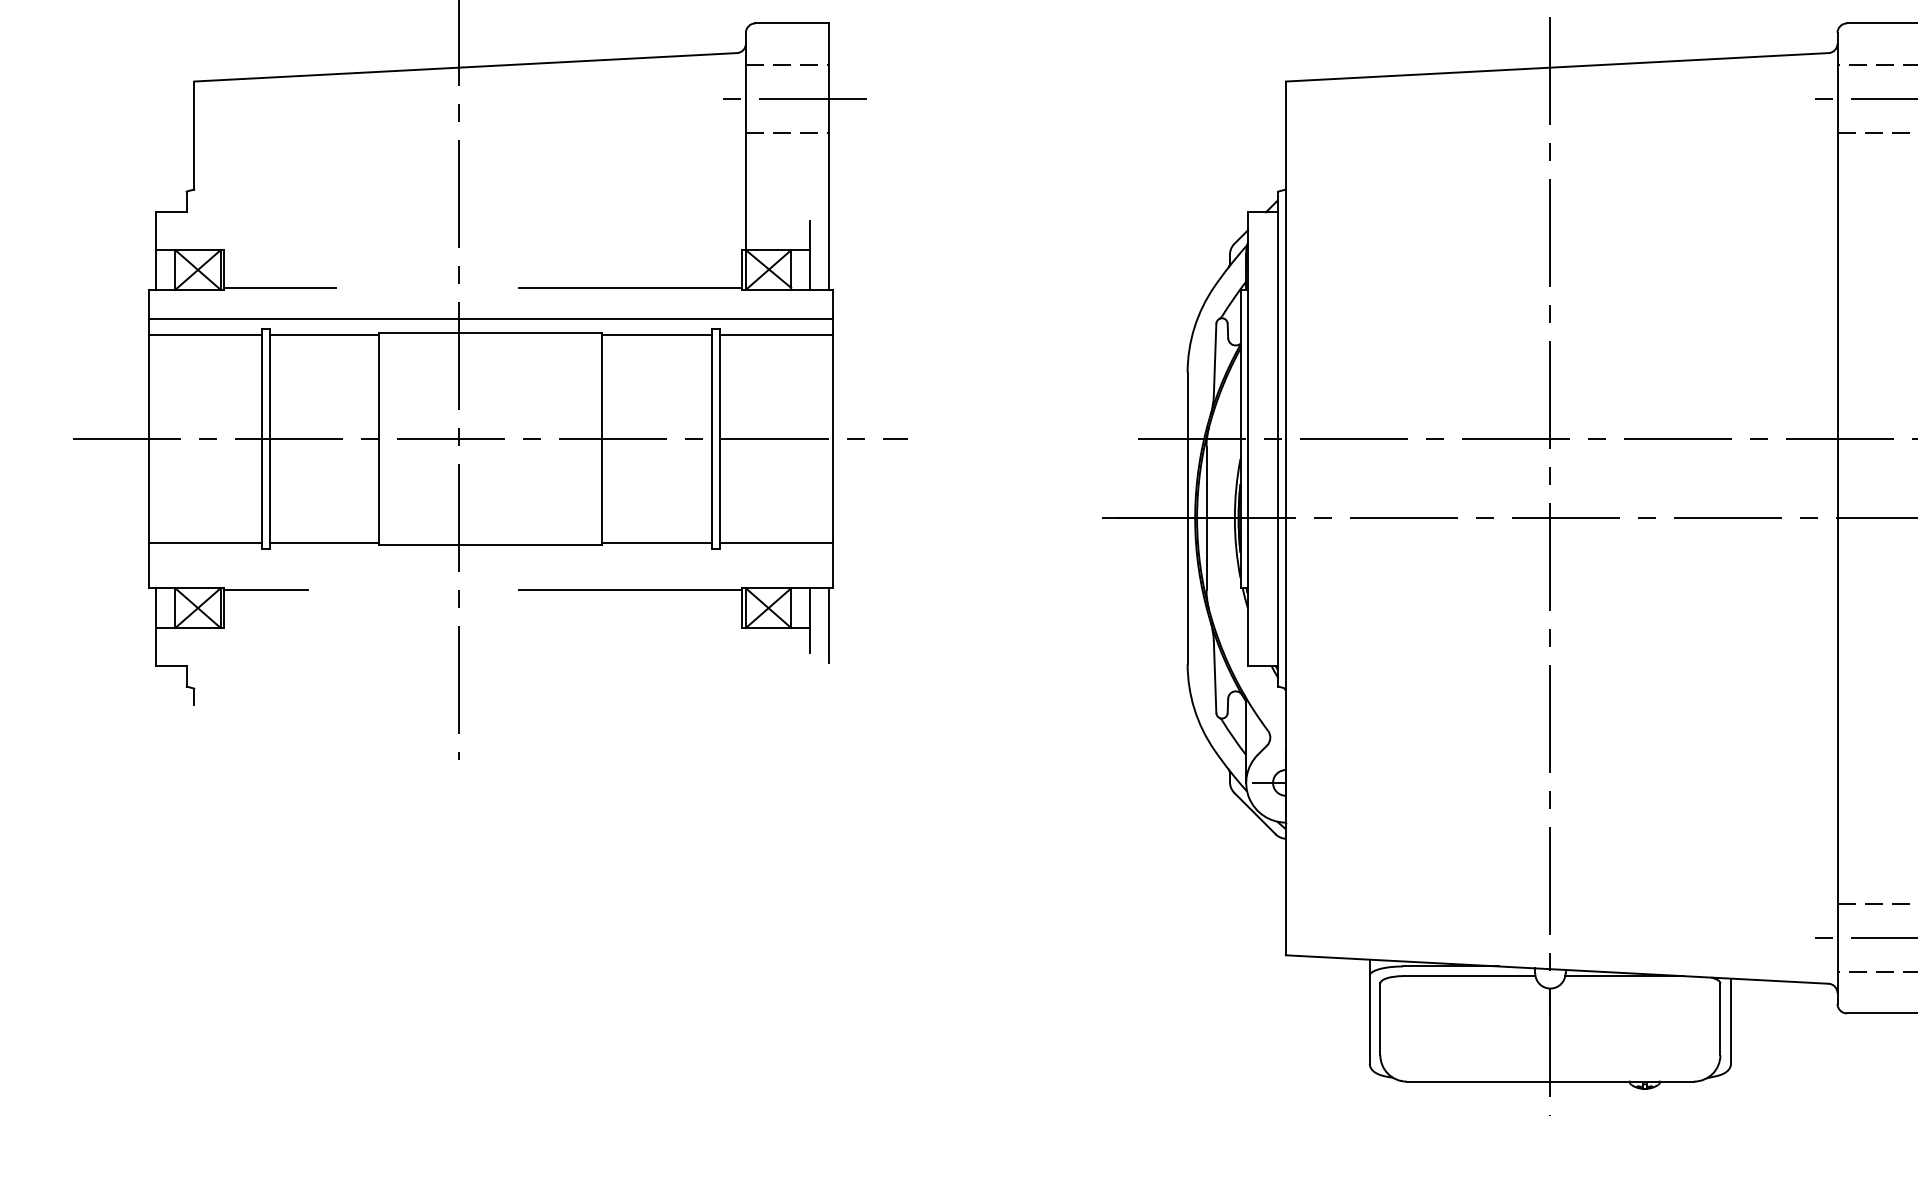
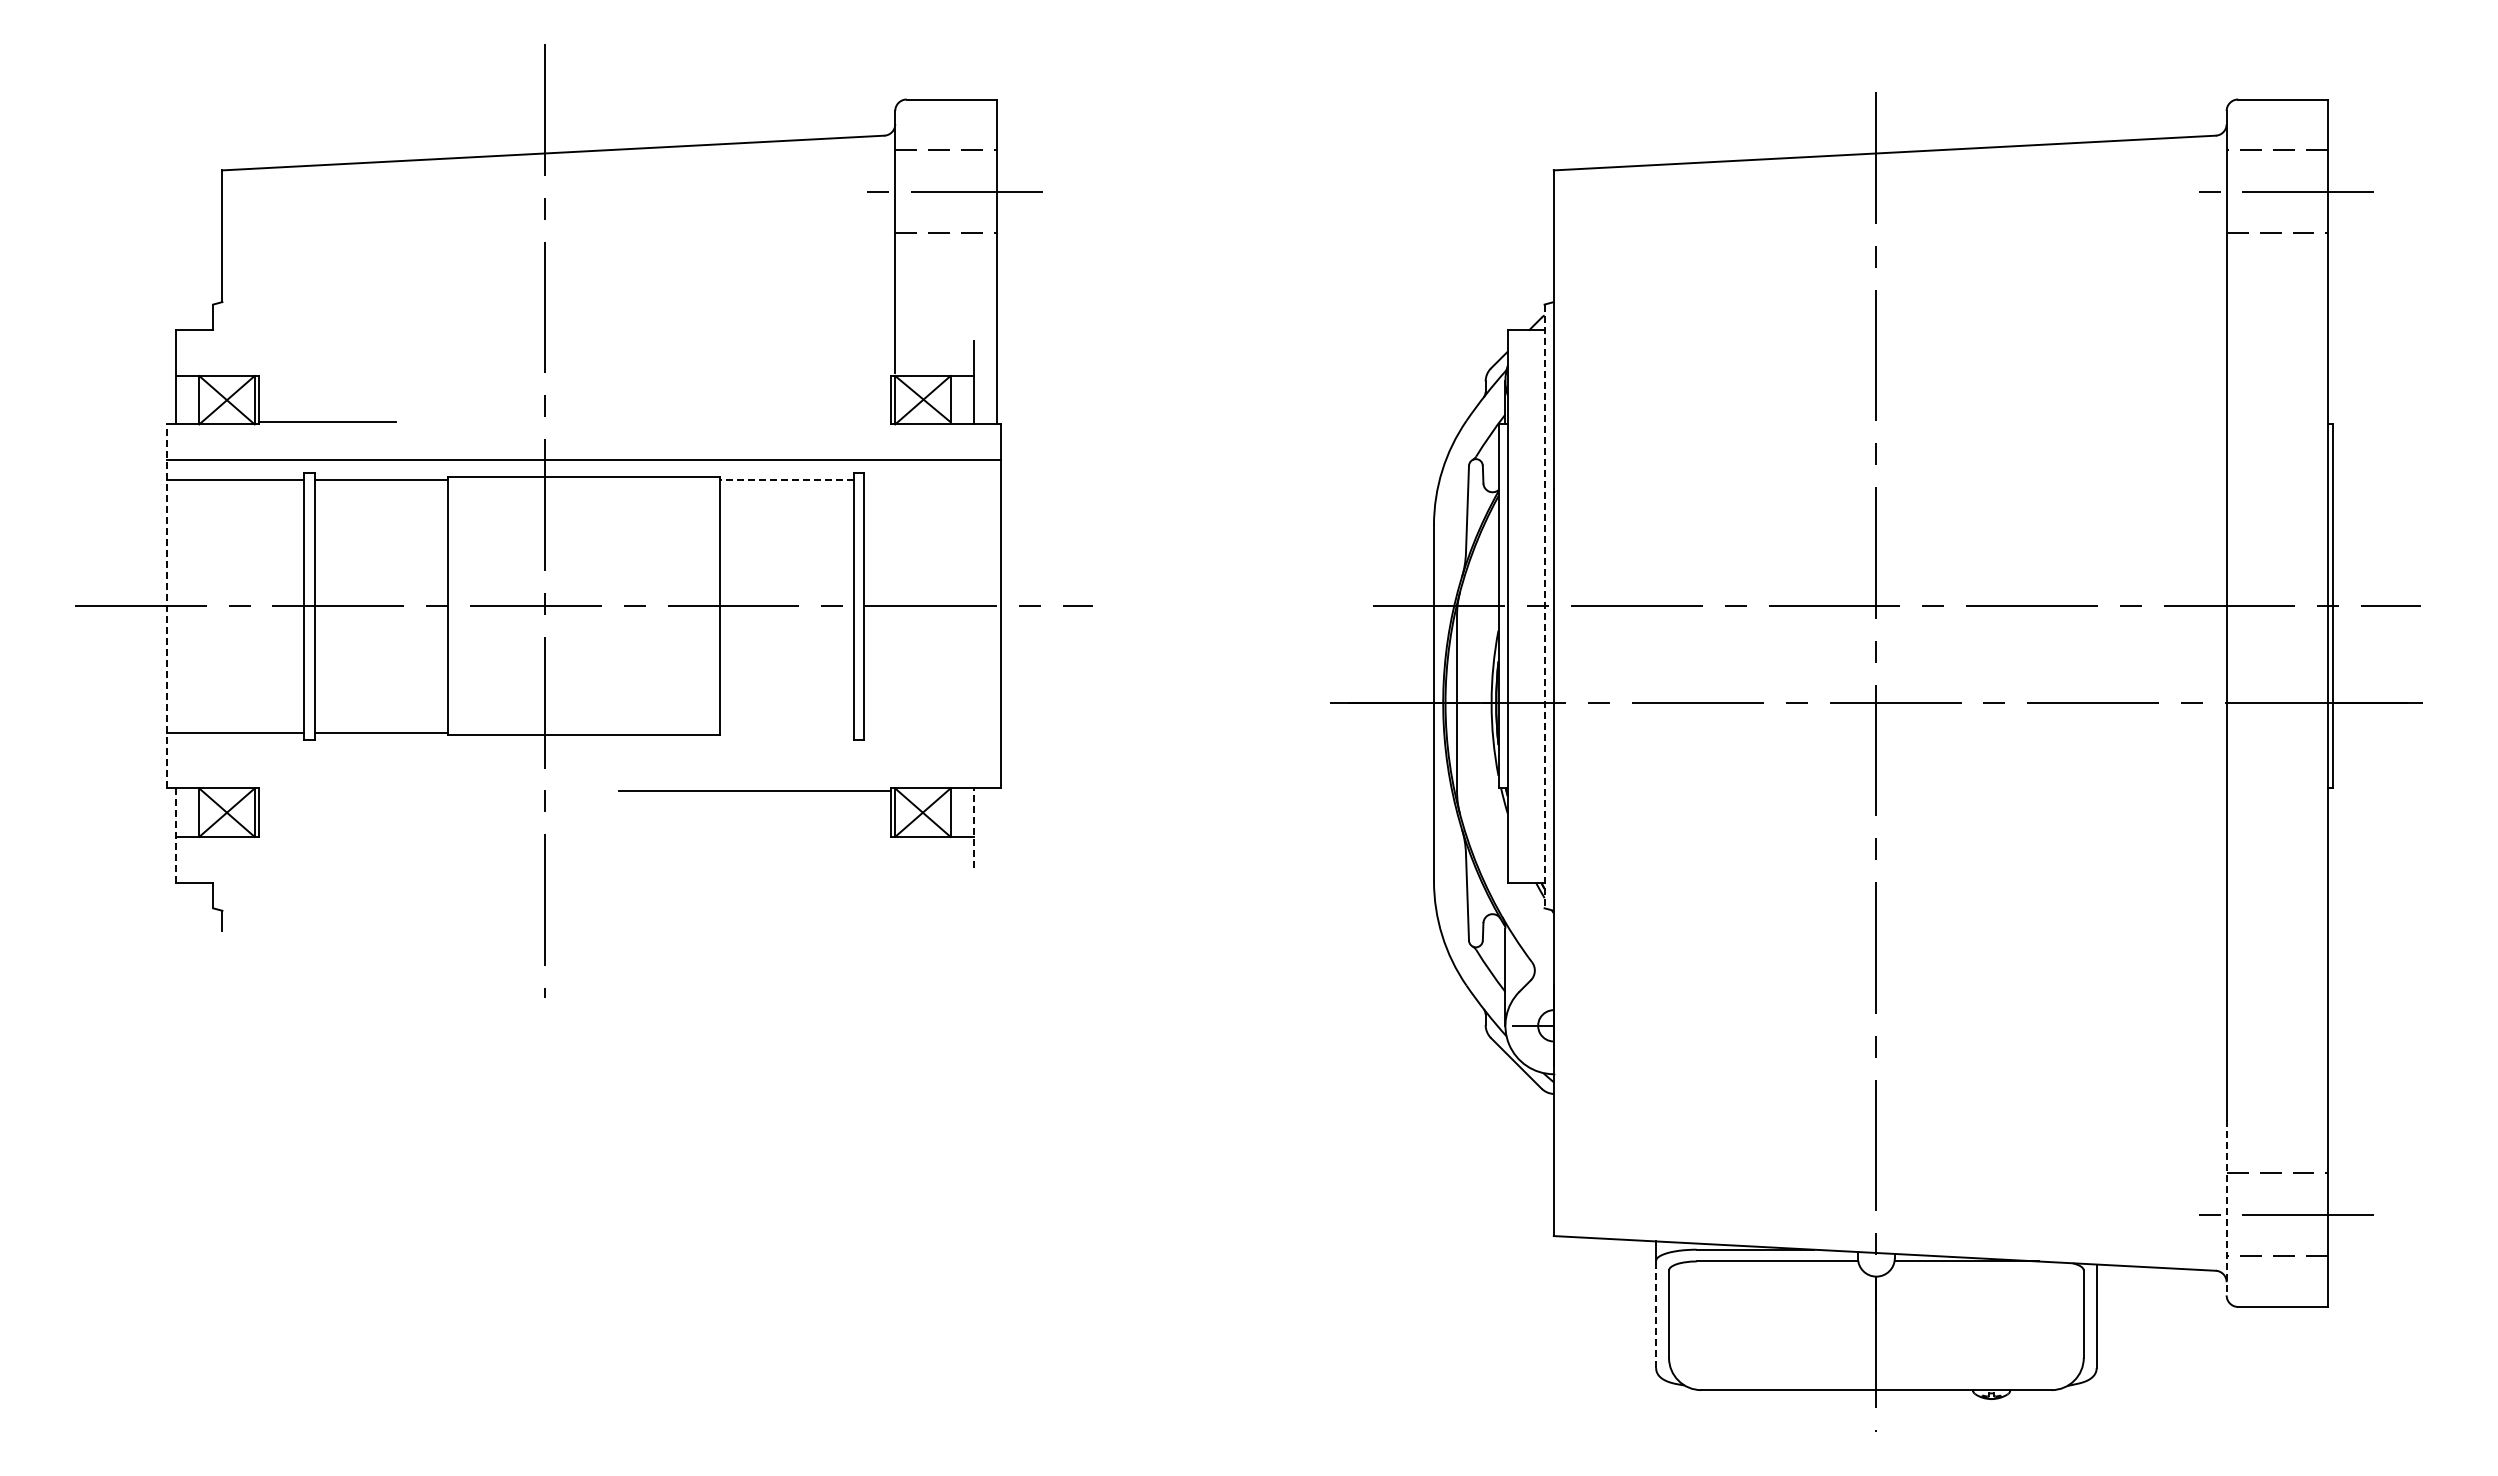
line: (630, 288) -> (754, 422), removed
line: (656, 334) -> (786, 479), solid -> dashed
line: (776, 334) -> (932, 479), removed
line: (149, 438) -> (167, 605), solid -> dashed
line: (1278, 439) -> (1544, 606), solid -> dashed
line: (656, 543) -> (786, 733), removed
line: (776, 543) -> (932, 733), removed
line: (265, 589) -> (309, 790), removed
line: (810, 621) -> (973, 828), solid -> dashed
line: (828, 625) -> (996, 833), removed
line: (156, 626) -> (176, 835), solid -> dashed
line: (1837, 931) -> (2226, 1207), solid -> dashed
line: (1370, 1019) -> (1656, 1314), solid -> dashed

